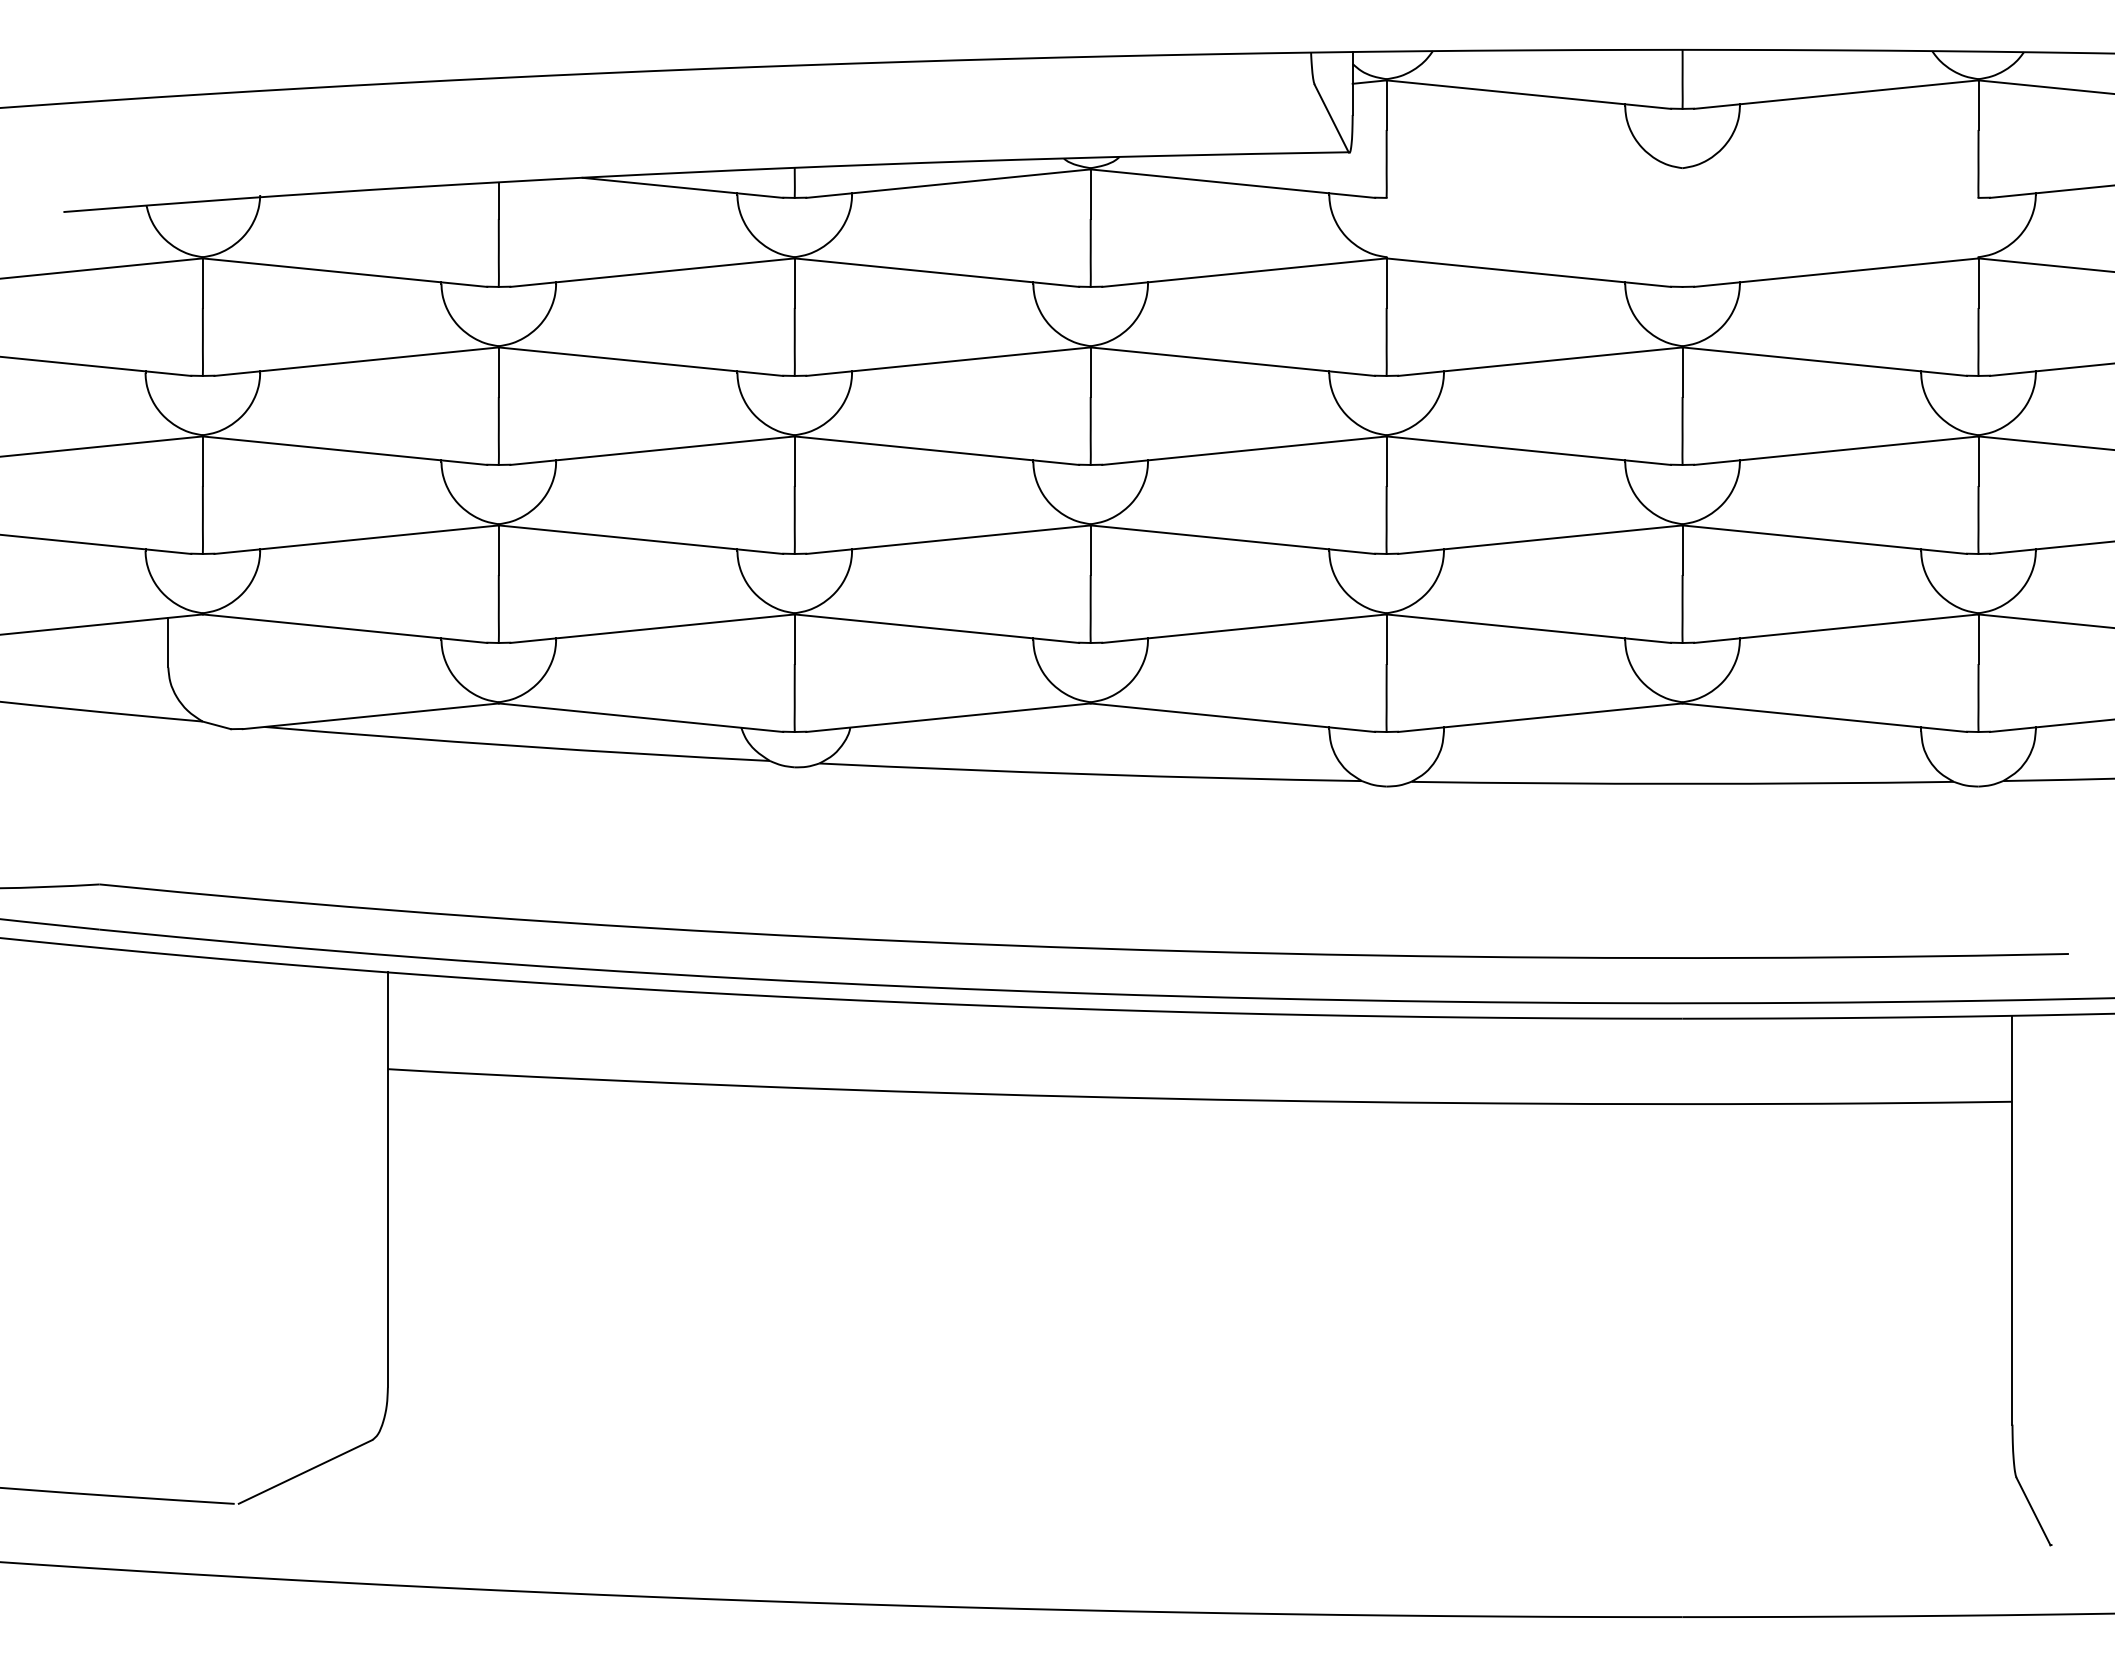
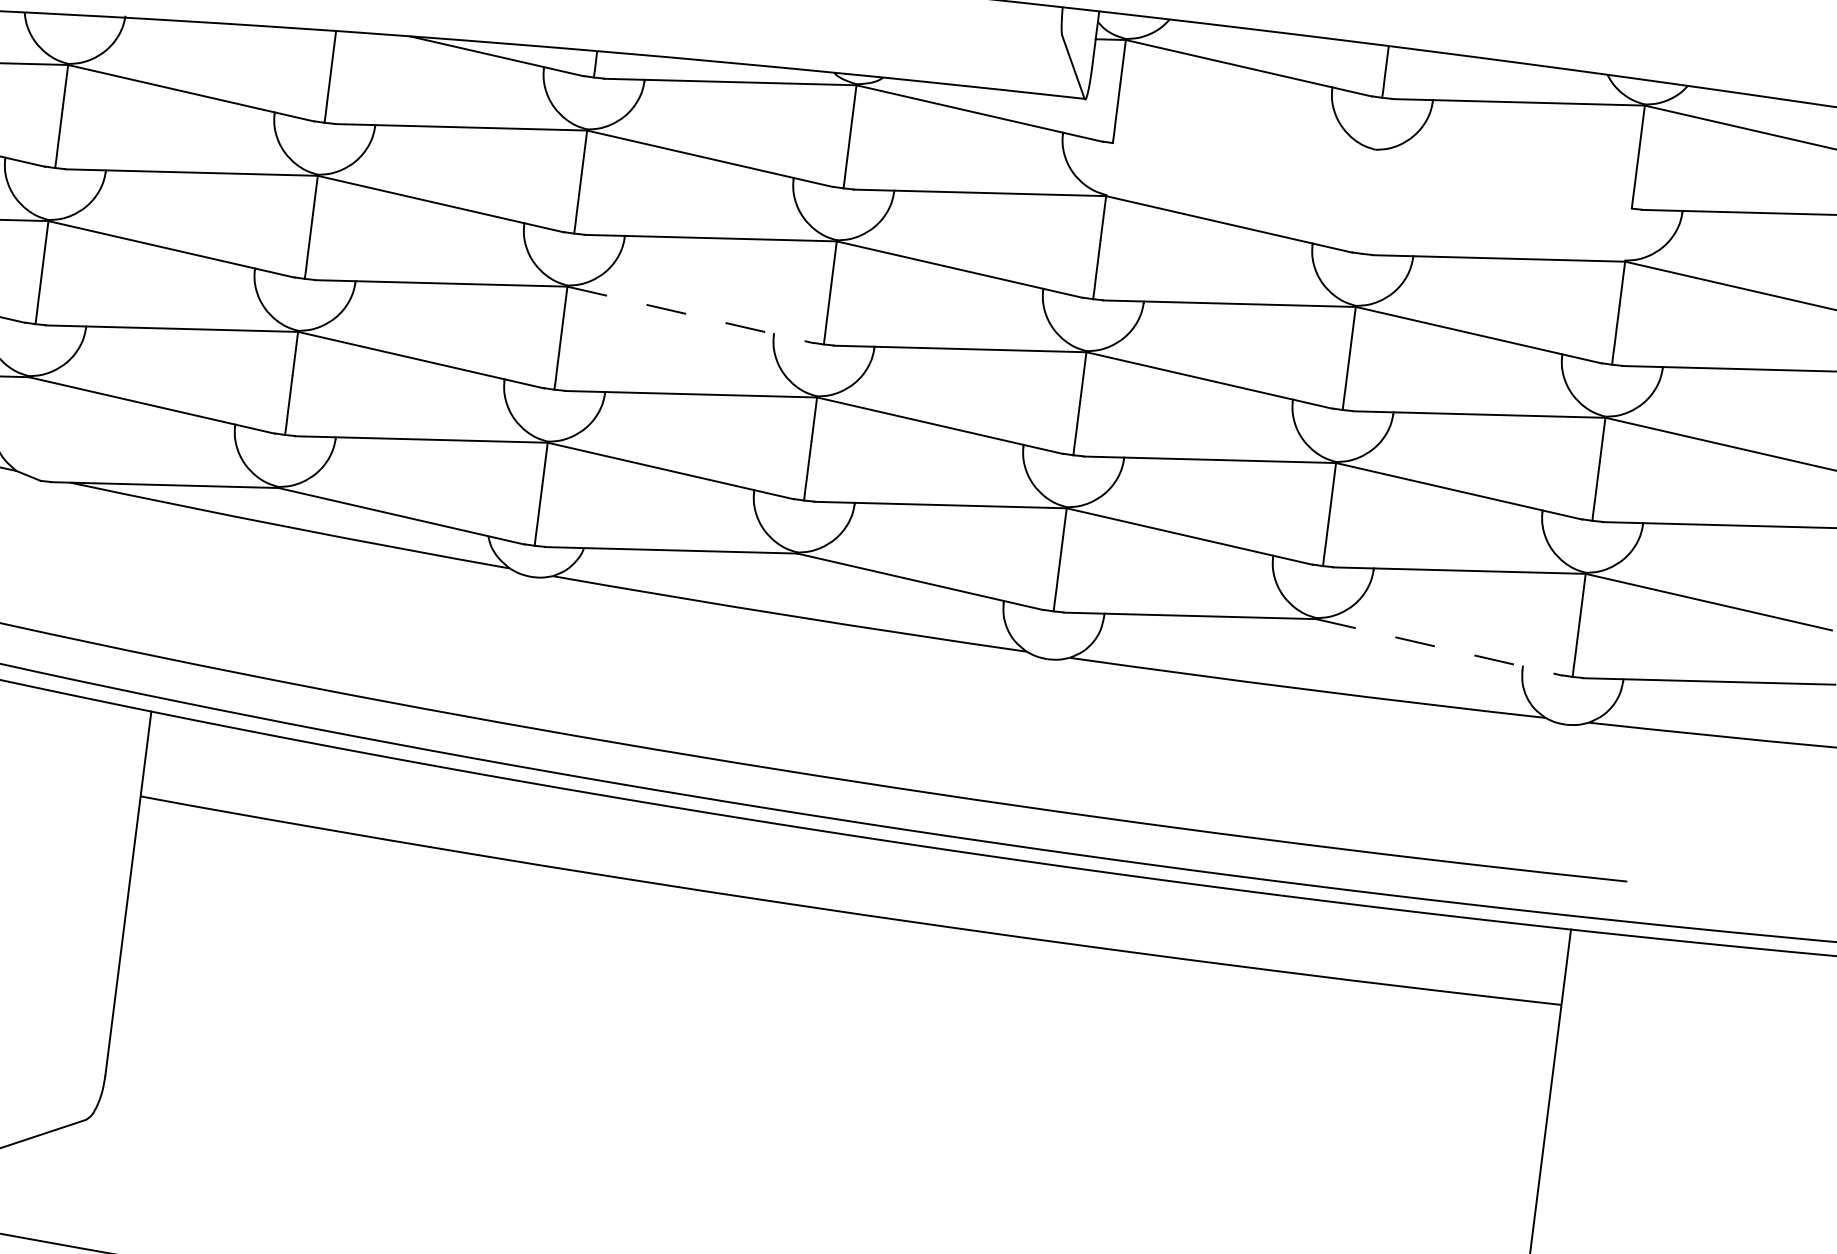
line: (937, 450) -> (691, 314), solid -> dashed
line: (1824, 717) -> (1439, 647), solid -> dashed

